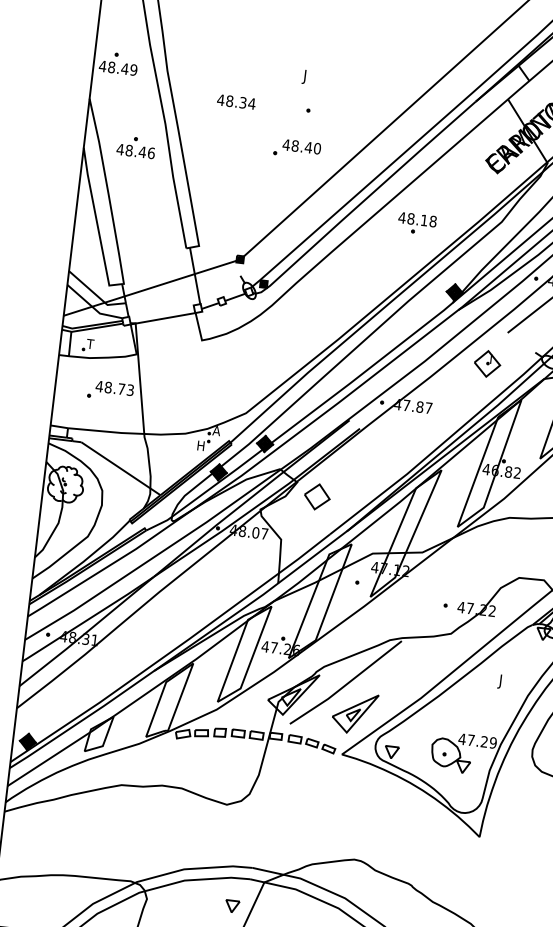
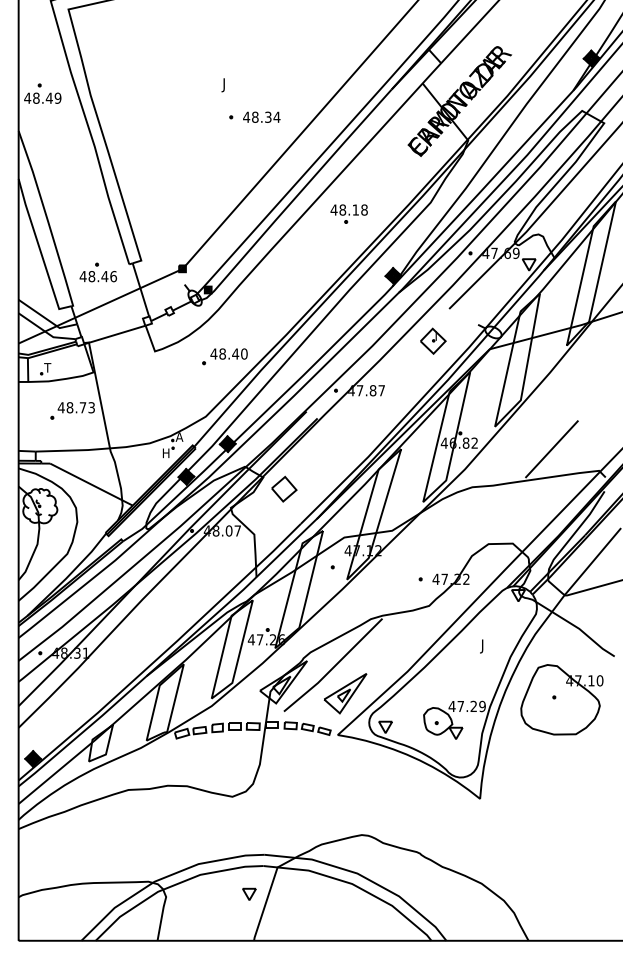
text: (236, 101) -> (261, 116), moved
part: (135, 147) -> (97, 272), moved
part: (296, 148) -> (224, 356), moved

